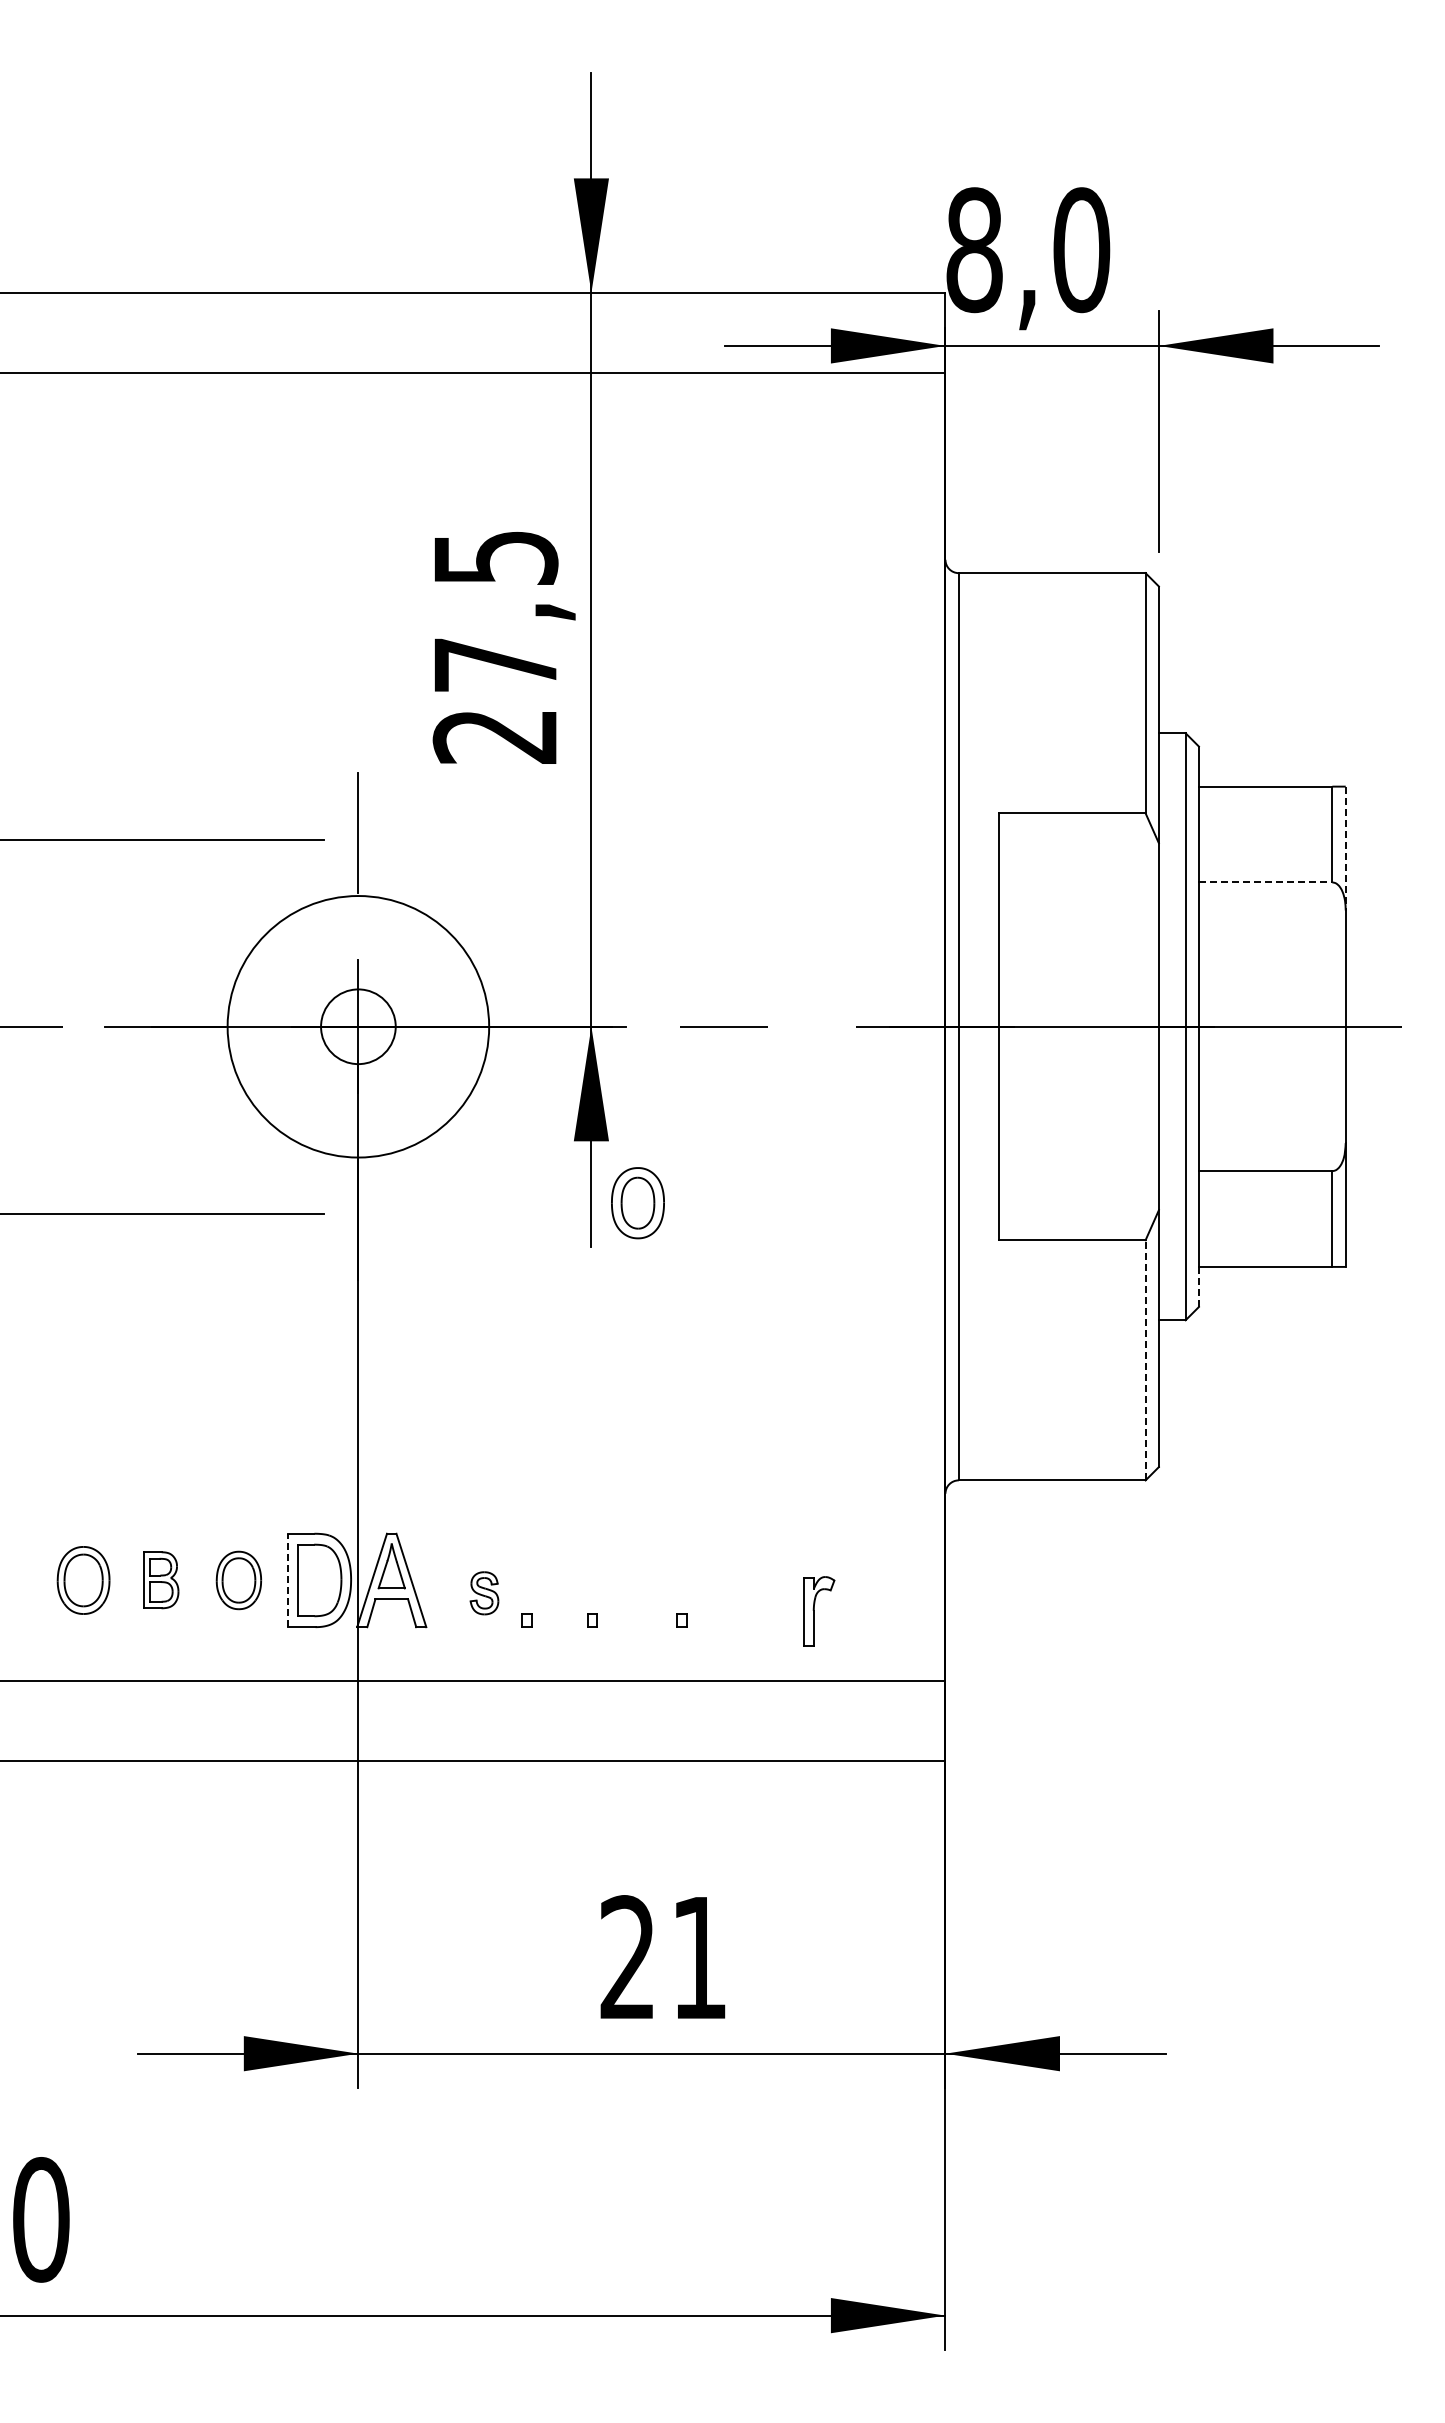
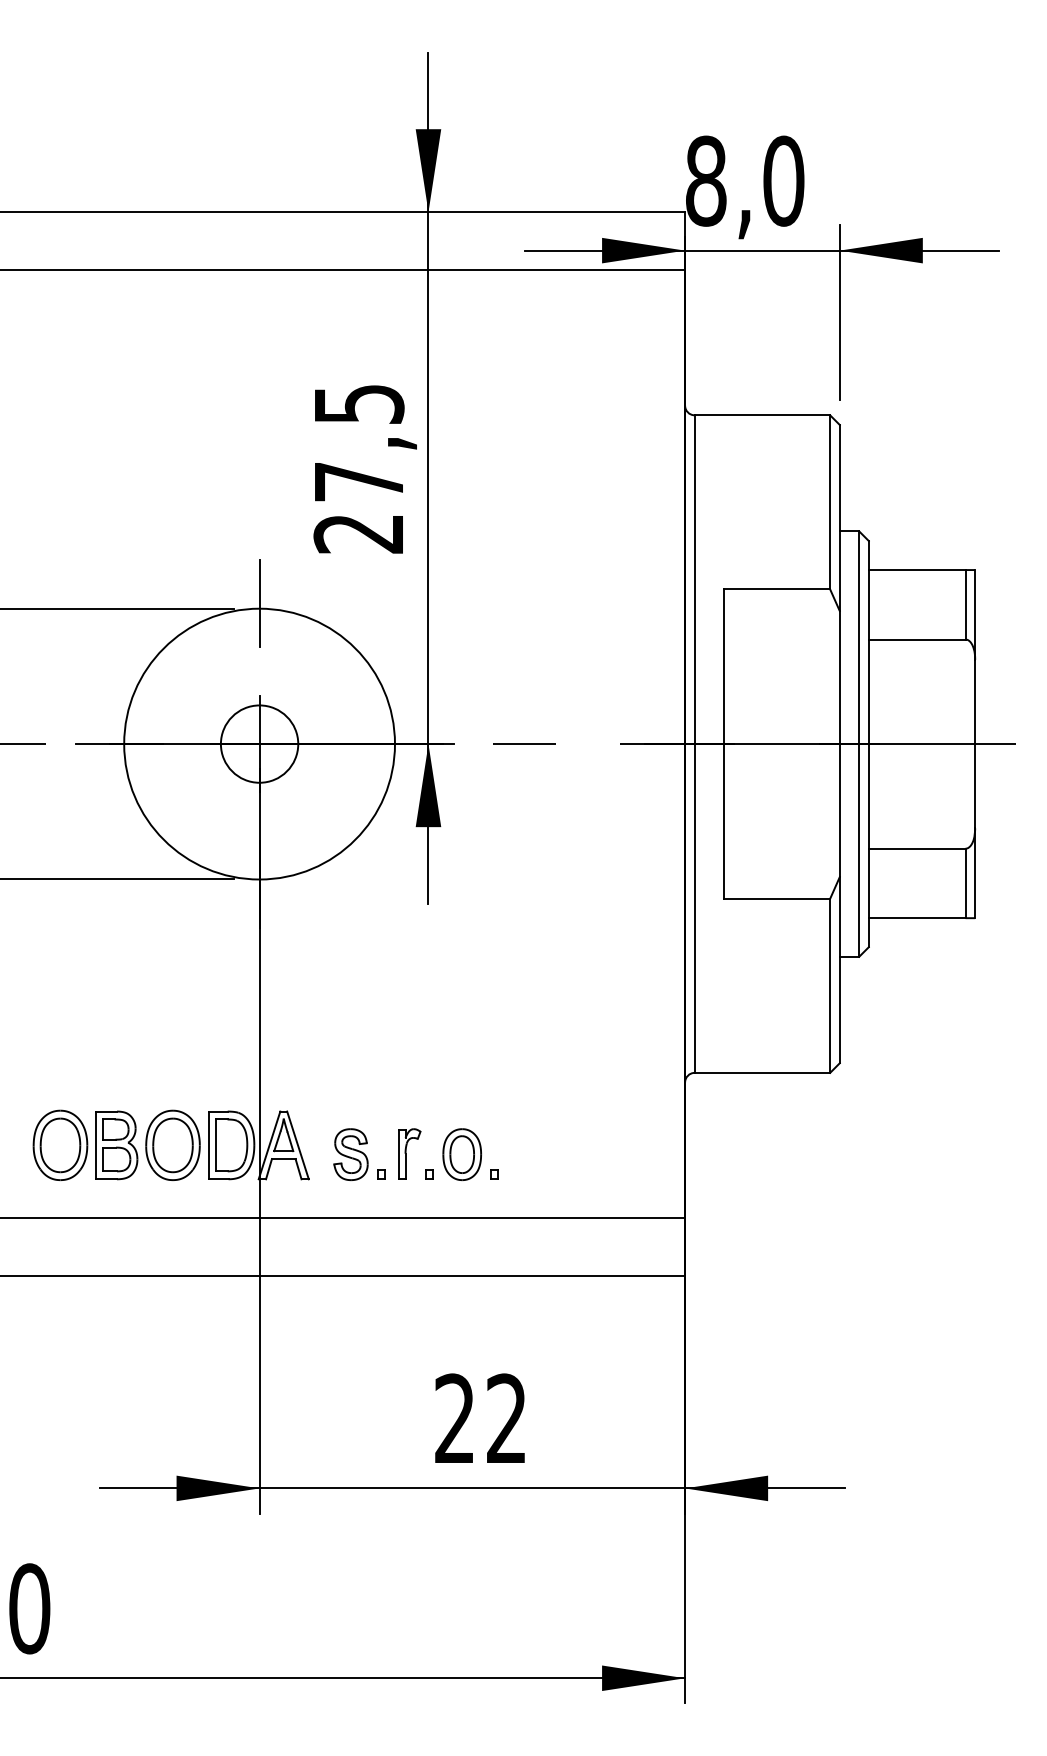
line: (1345, 848) -> (975, 614), dashed -> solid
line: (1265, 882) -> (917, 639), dashed -> solid
circle: (358, 1026) -> (259, 743), size x1.43
circle: (358, 1026) -> (259, 743), size x1.43
part: (637, 1203) -> (461, 1154), moved
line: (1198, 1287) -> (868, 933), dashed -> solid
line: (1145, 1359) -> (830, 985), dashed -> solid
part: (161, 1579) -> (116, 1144), size x1.67
part: (83, 1580) -> (60, 1145), size x1.43
part: (238, 1580) -> (172, 1145), size x1.67
line: (288, 1580) -> (208, 1145), dashed -> solid
part: (484, 1593) -> (350, 1154), size x1.67
part: (819, 1611) -> (409, 1154), moved
text: (698, 1956) -> (506, 1417), 21 -> 22

